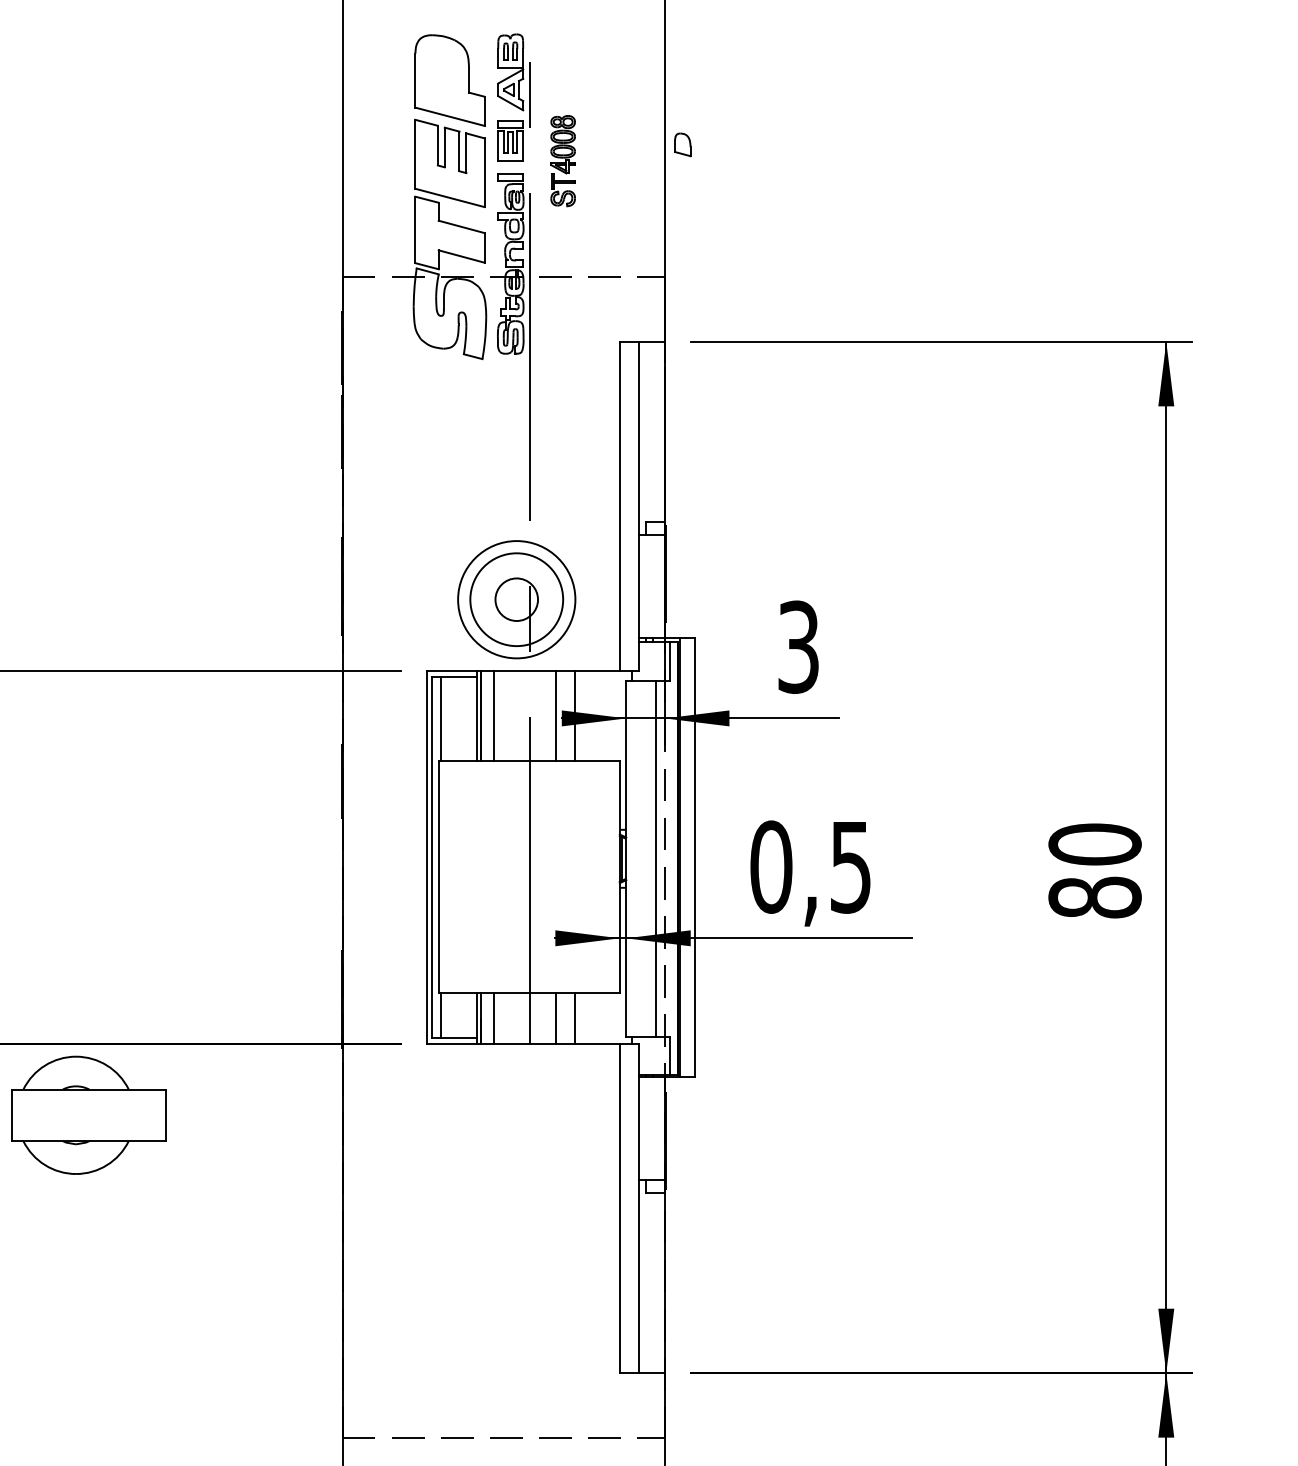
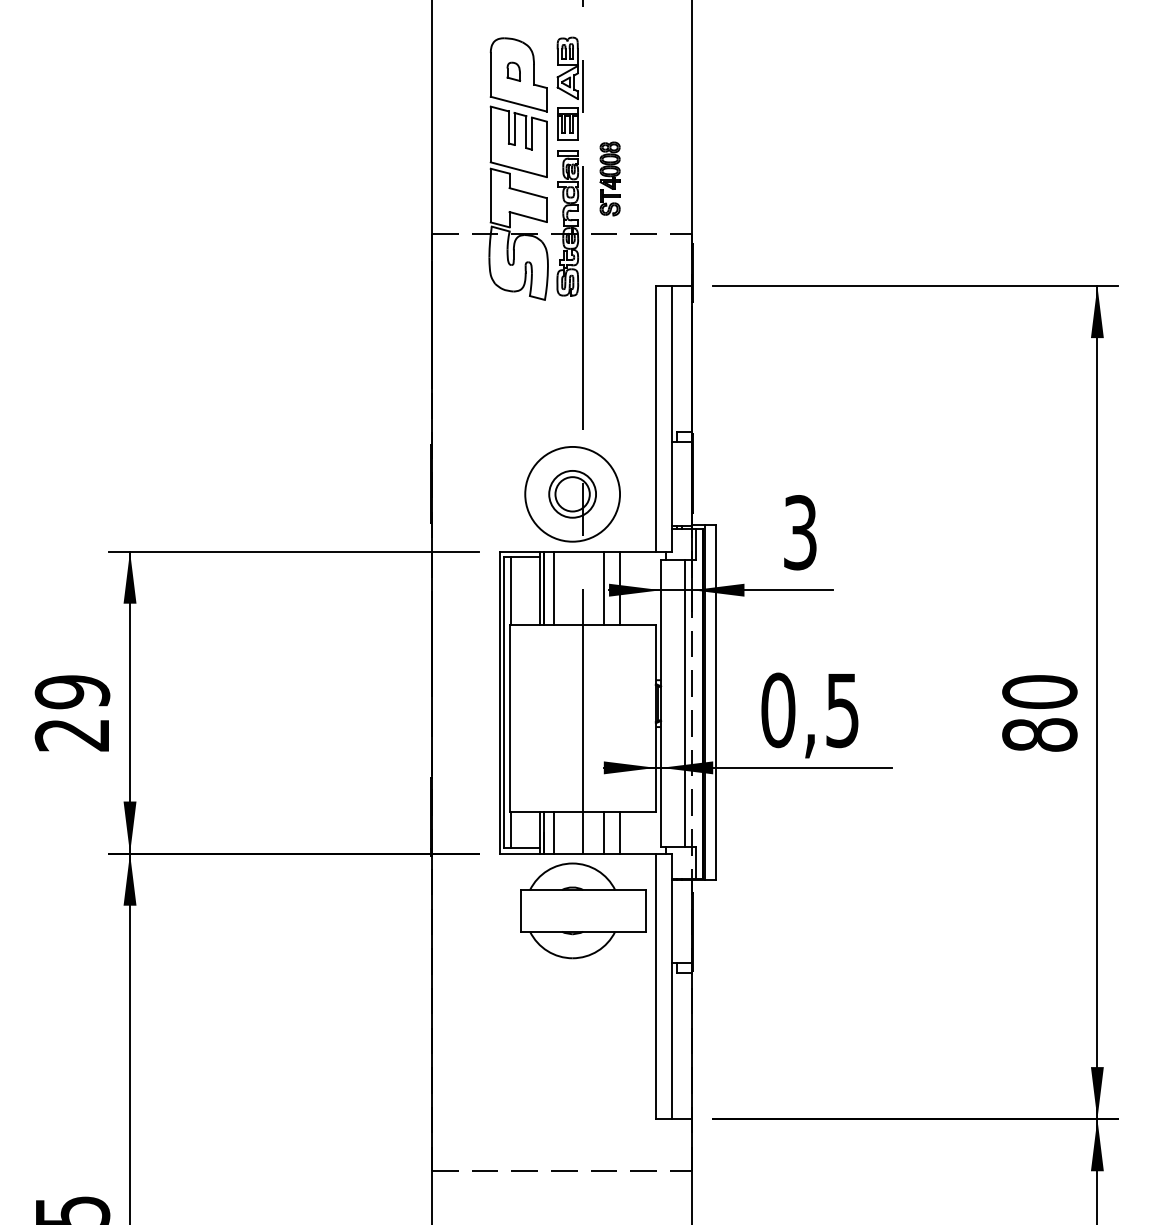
part: (682, 144) -> (513, 71), moved
part: (562, 160) -> (609, 178), moved
circle: (516, 598) -> (572, 493), size x0.62
part: (89, 1114) -> (583, 910), moved

